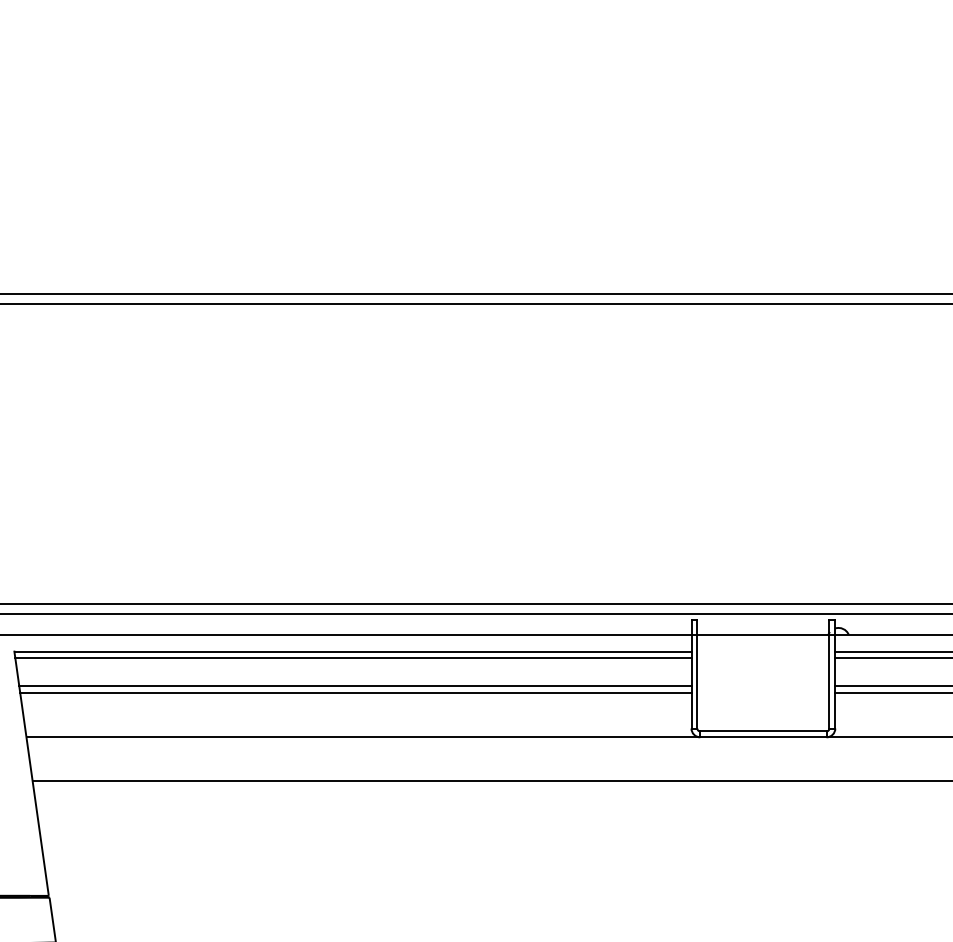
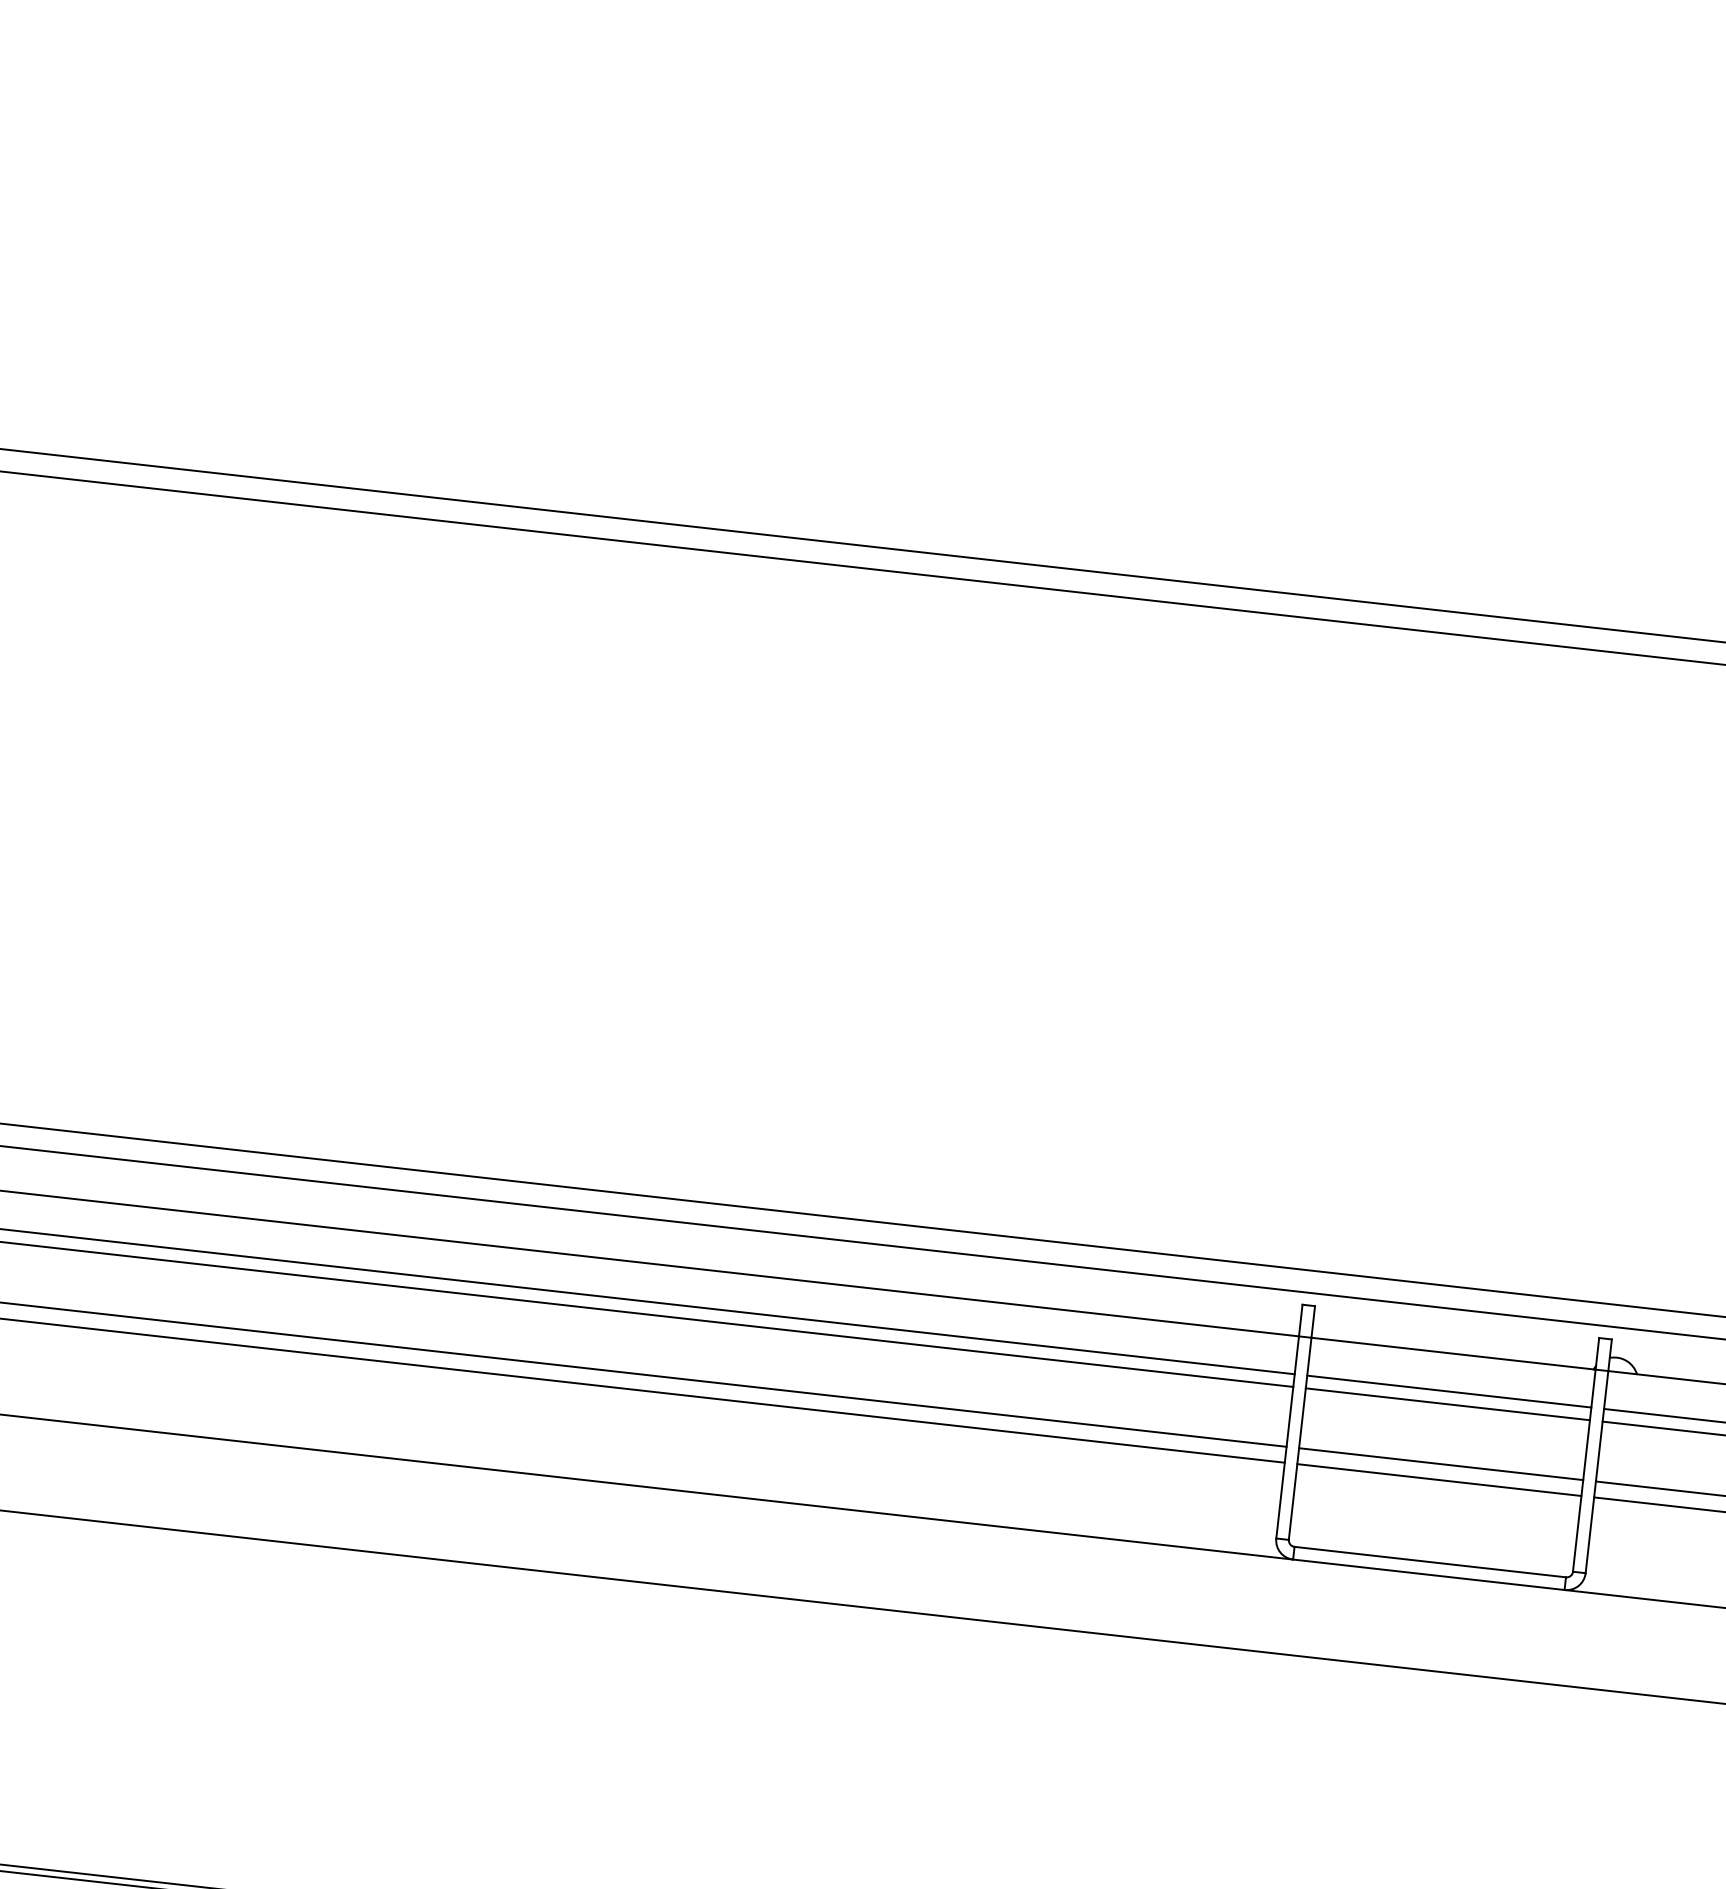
line: (763, 652) -> (1449, 1392), added
line: (763, 658) -> (1448, 1405), added
line: (763, 685) -> (1441, 1463), added
line: (763, 693) -> (1439, 1480), added

